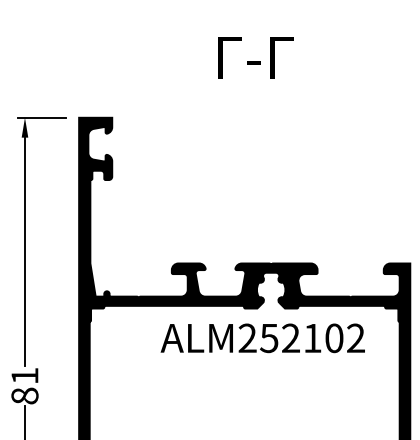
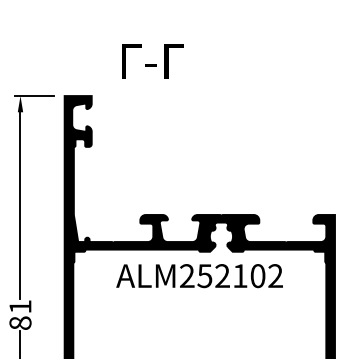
text: (255, 58) -> (152, 61), moved
text: (262, 338) -> (199, 276), moved

